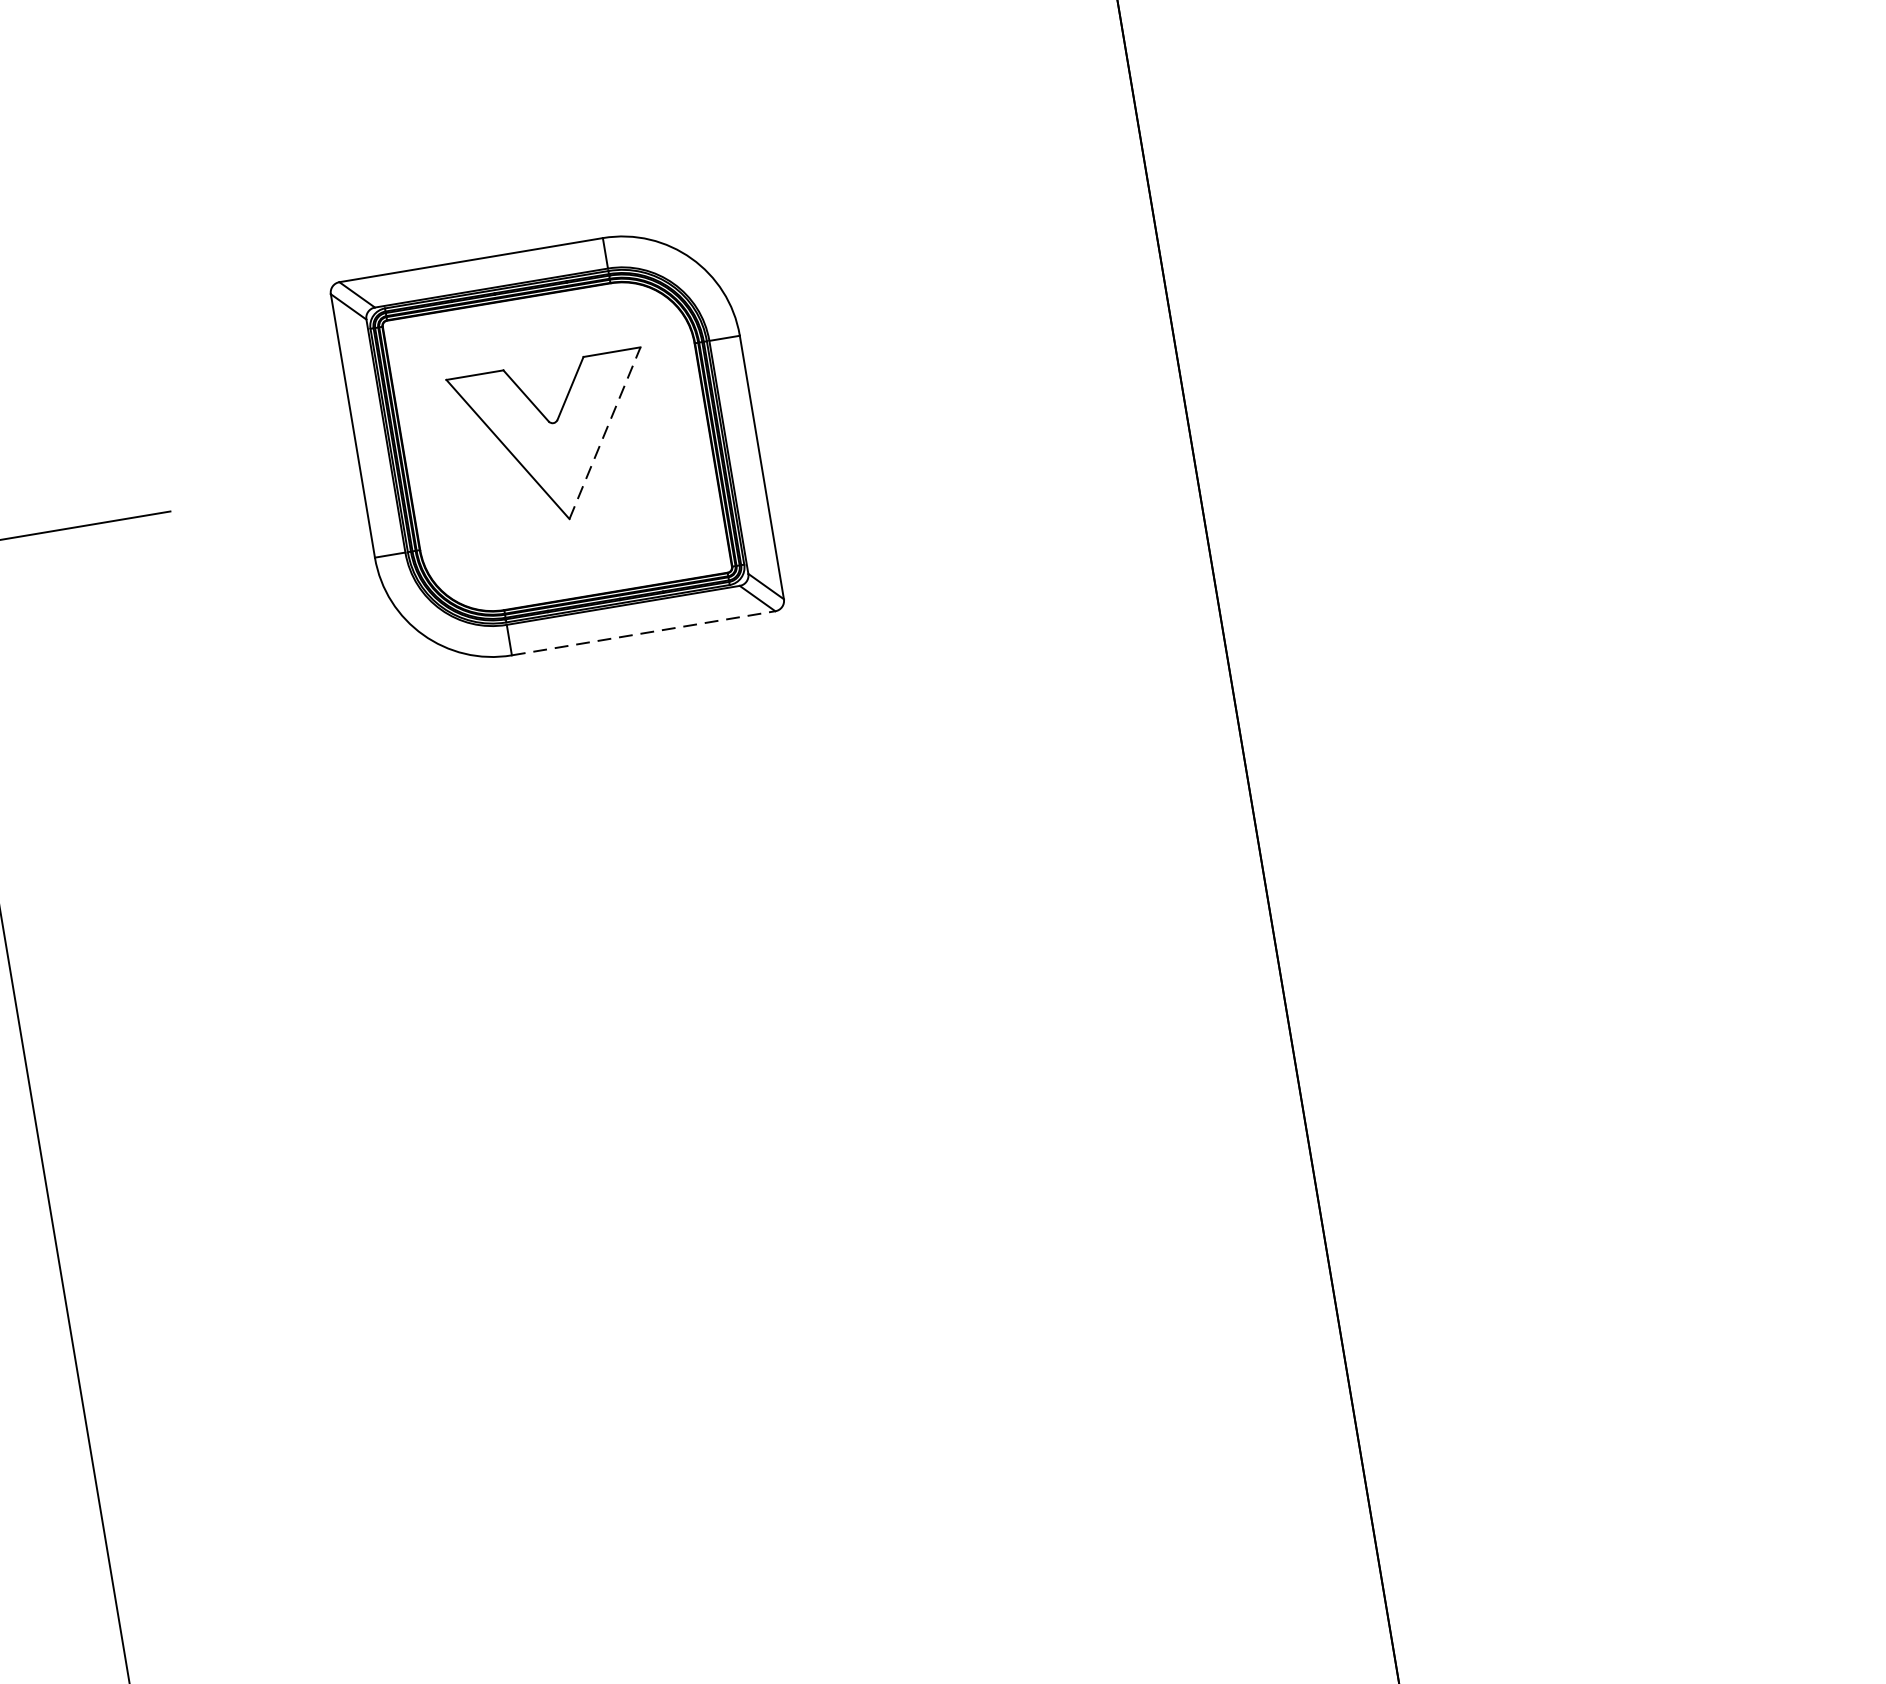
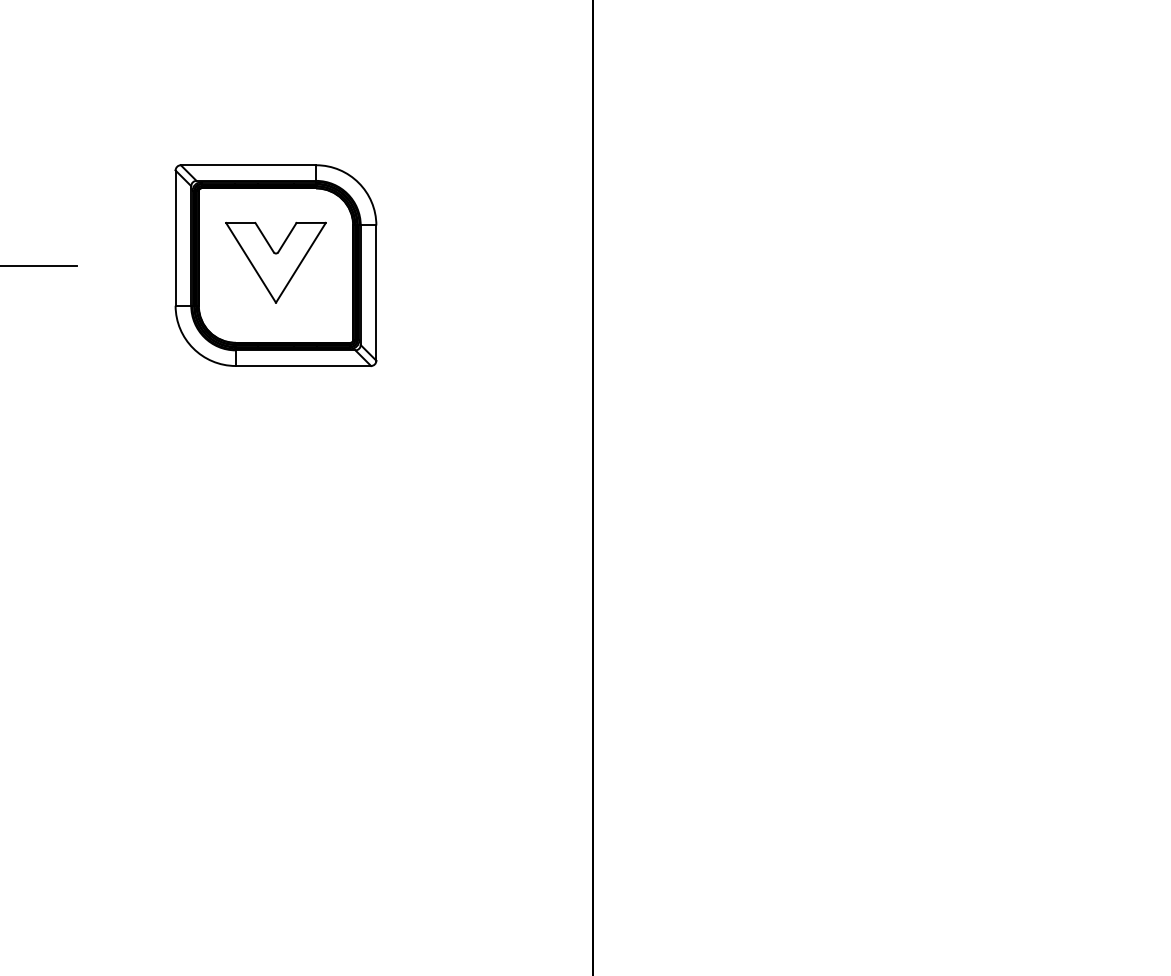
line: (606, 432) -> (301, 262), dashed -> solid
line: (643, 634) -> (303, 366), dashed -> solid

